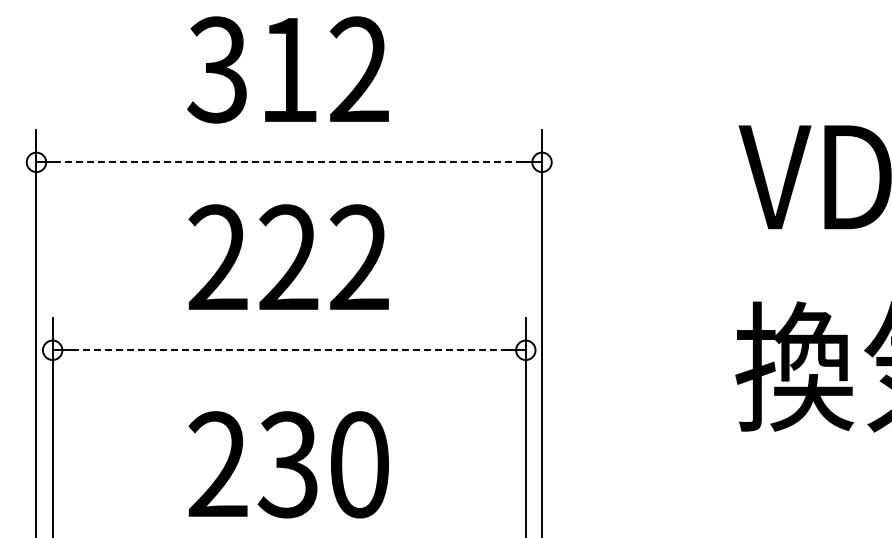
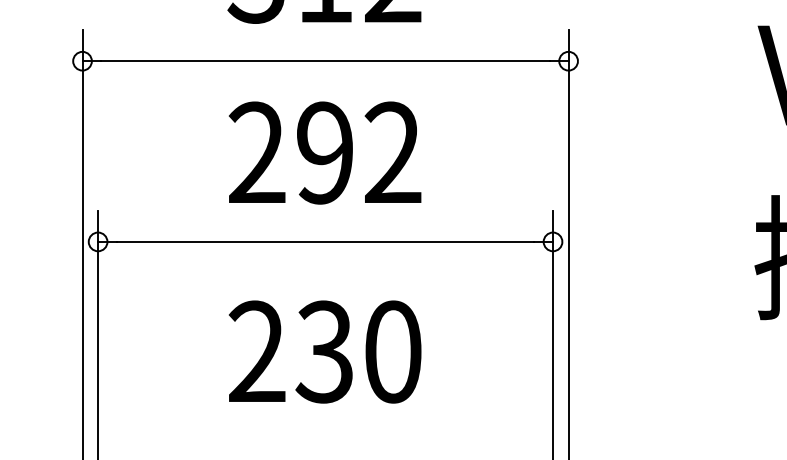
line: (288, 162) -> (324, 61), dashed -> solid
text: (288, 257) -> (324, 152), 222 -> 292
line: (289, 350) -> (325, 242), dashed -> solid

